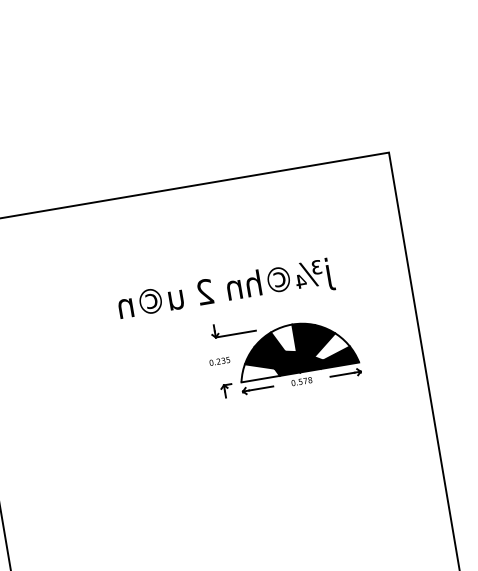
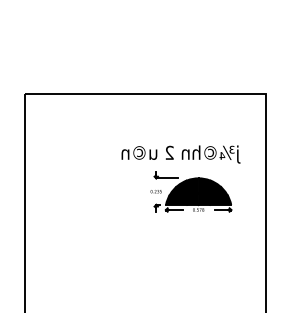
text: (225, 291) -> (180, 154), moved
fill: (283, 339) -> (192, 185), added
fill: (330, 346) -> (217, 193), added
fill: (258, 369) -> (176, 199), added

